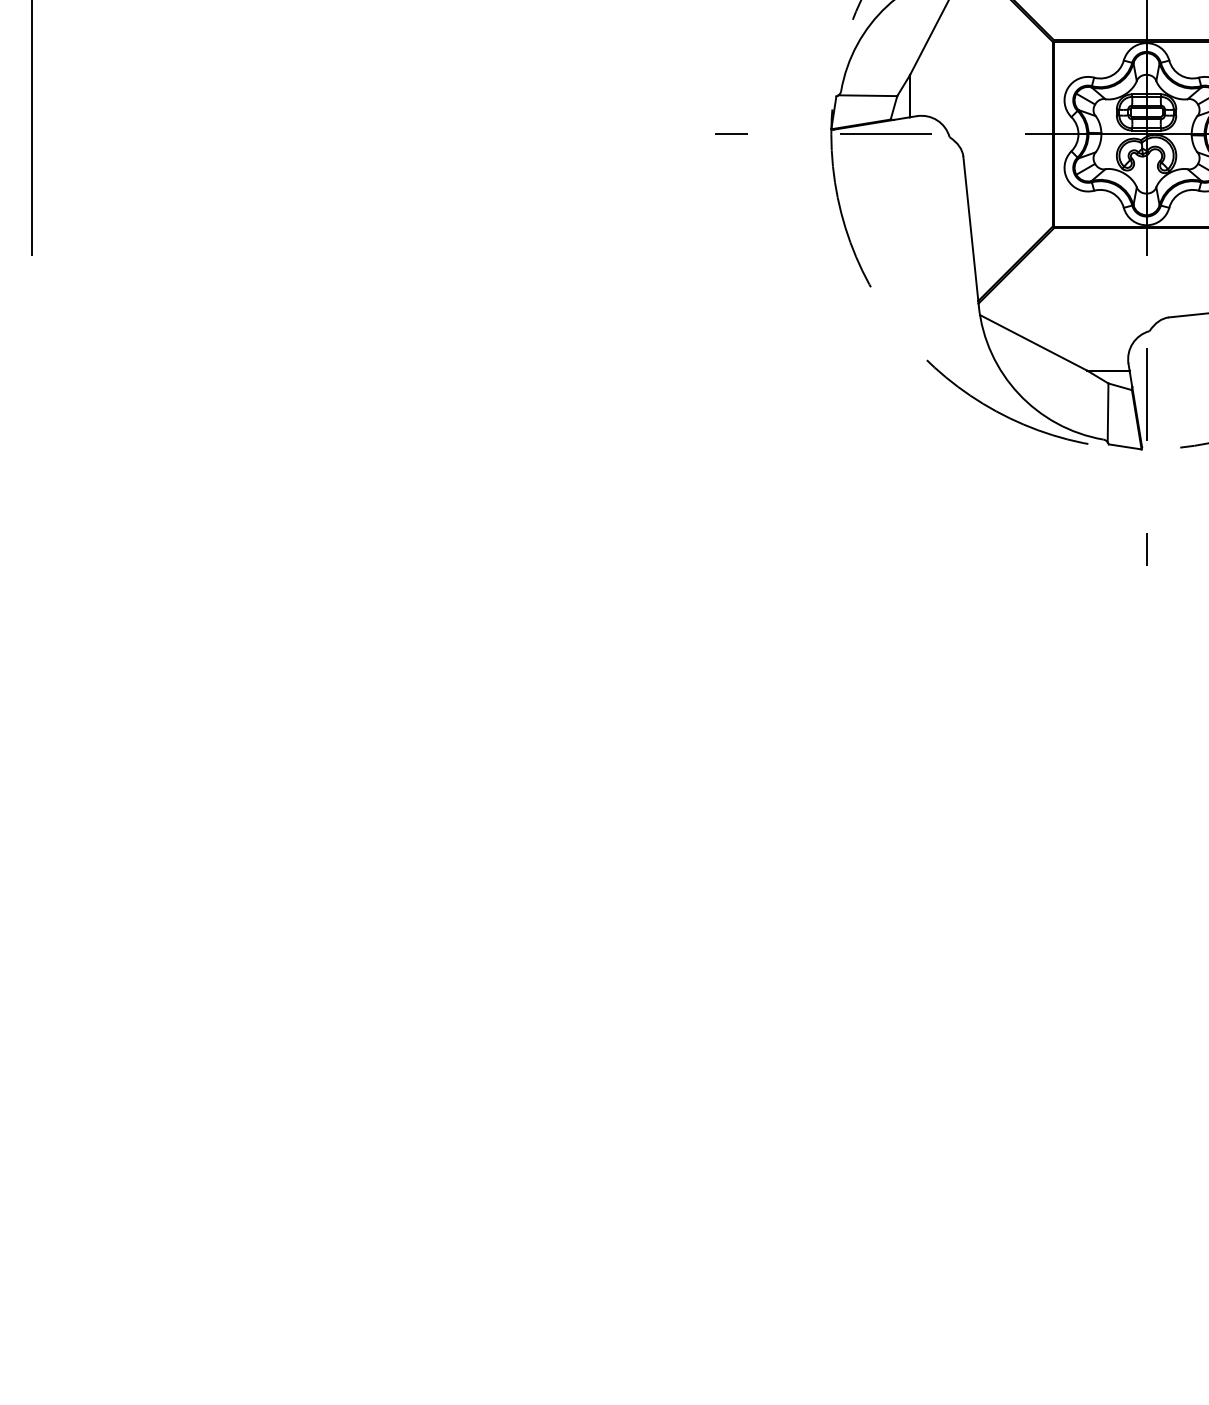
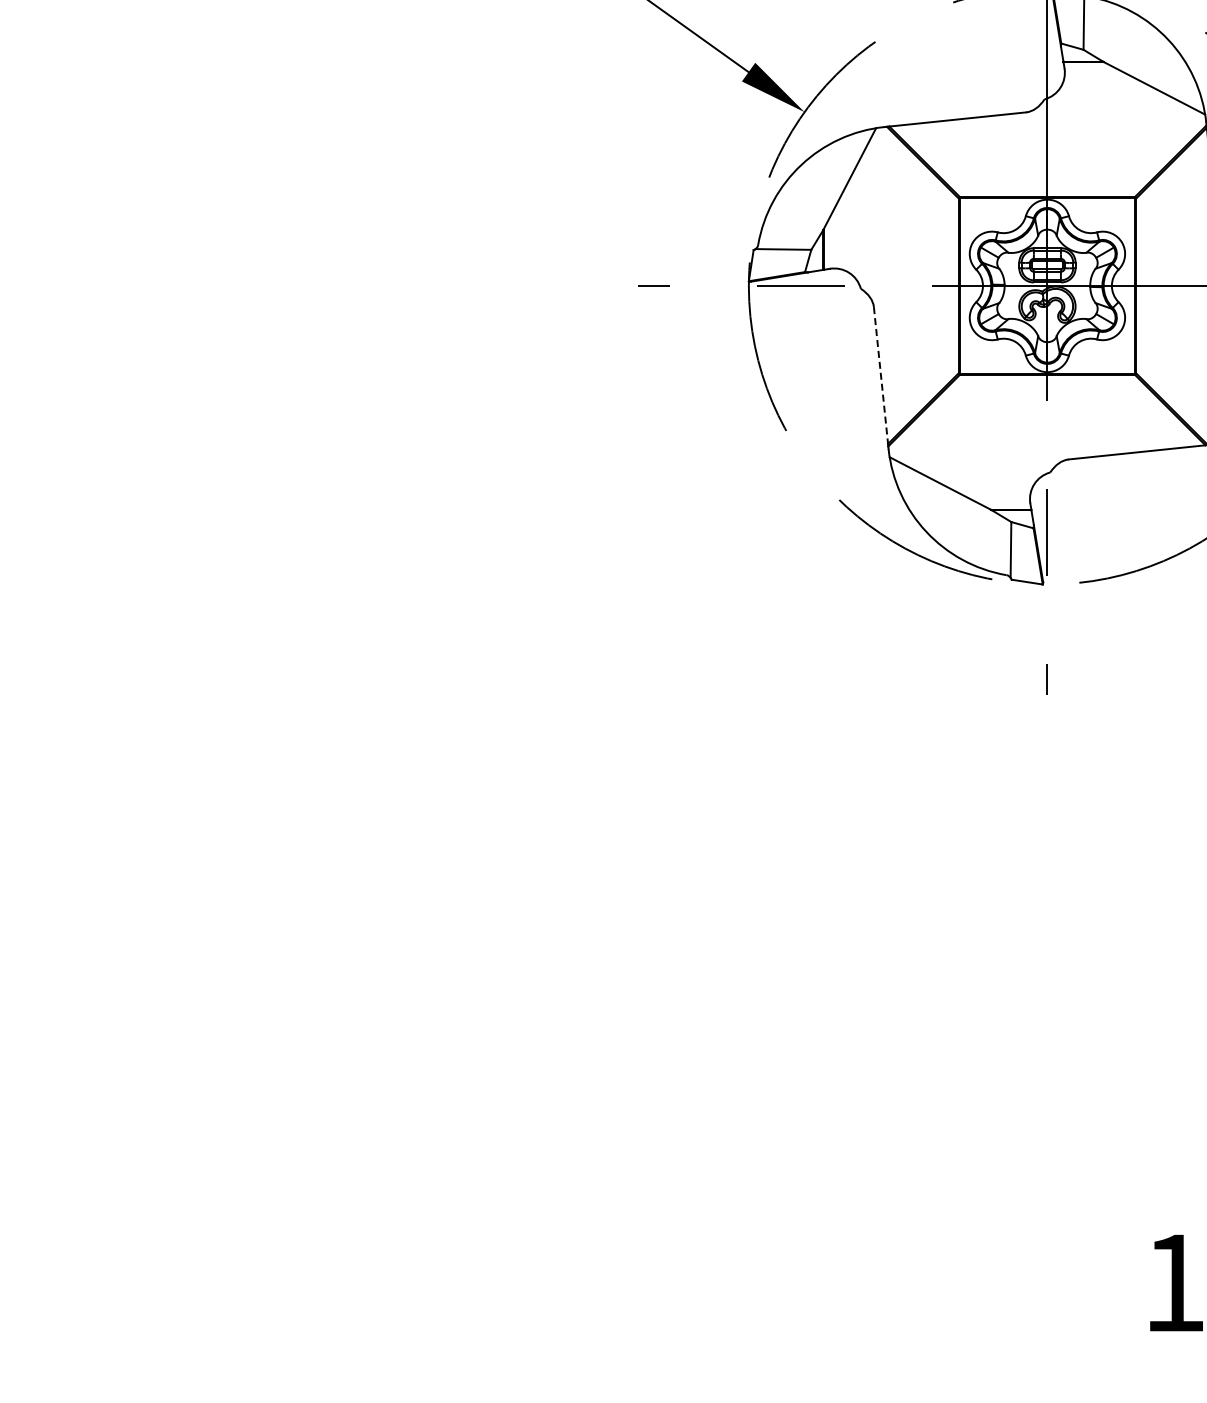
line: (970, 228) -> (880, 375), solid -> dashed

